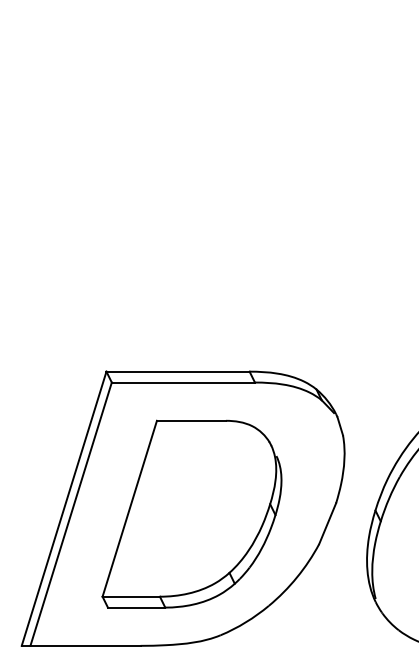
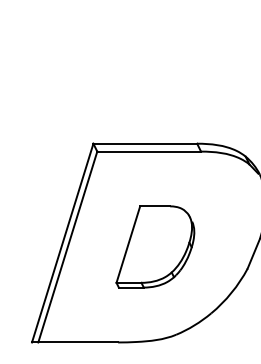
part: (191, 513) -> (155, 246), size x0.6

